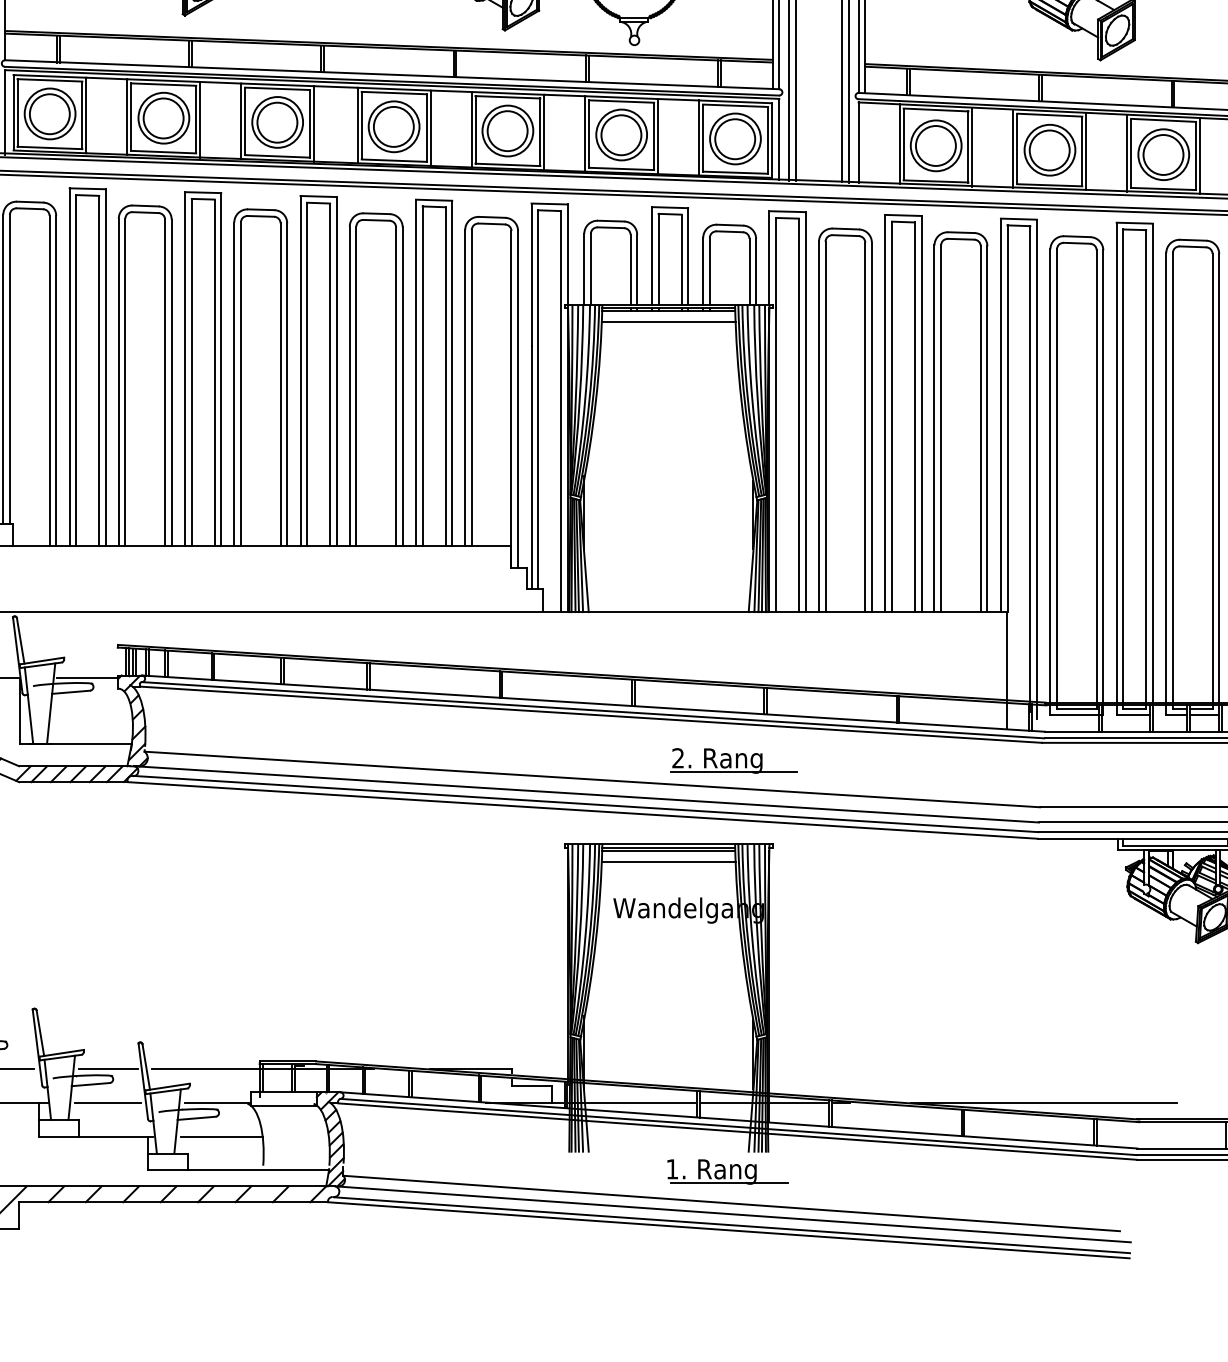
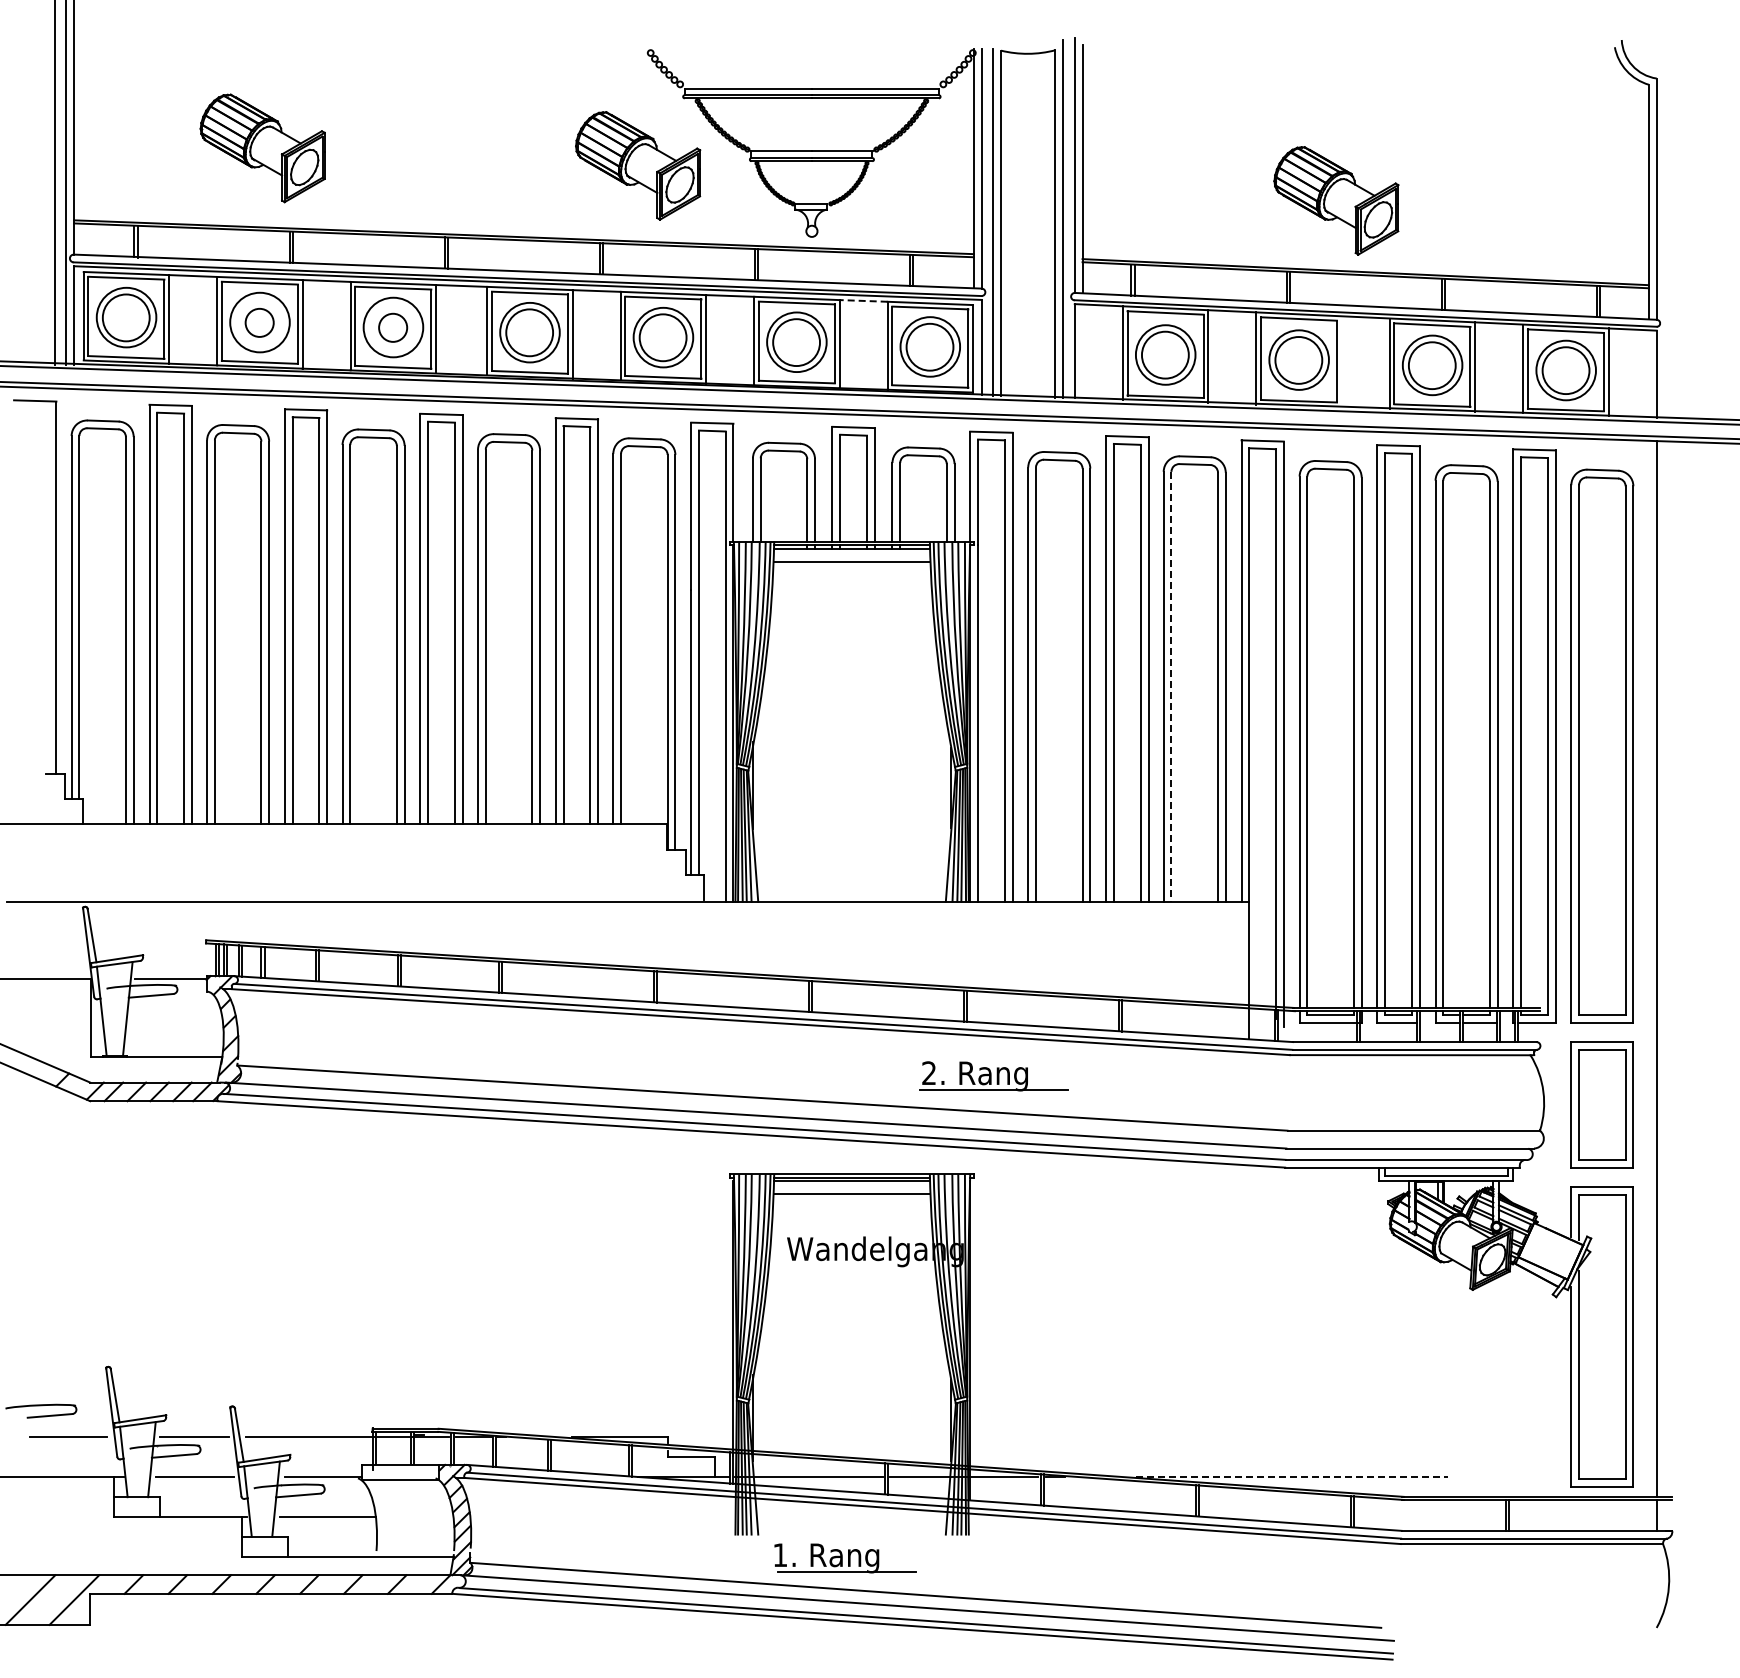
line: (678, 99) -> (863, 300), solid -> dashed
circle: (163, 118) -> (259, 322), size x0.6
circle: (276, 122) -> (392, 327), size x0.6
line: (1086, 151) -> (1341, 361), removed
line: (941, 428) -> (1171, 686), solid -> dashed
part: (733, 761) -> (993, 1076), moved
line: (1044, 1103) -> (1292, 1477), solid -> dashed
part: (727, 1172) -> (845, 1558), moved

